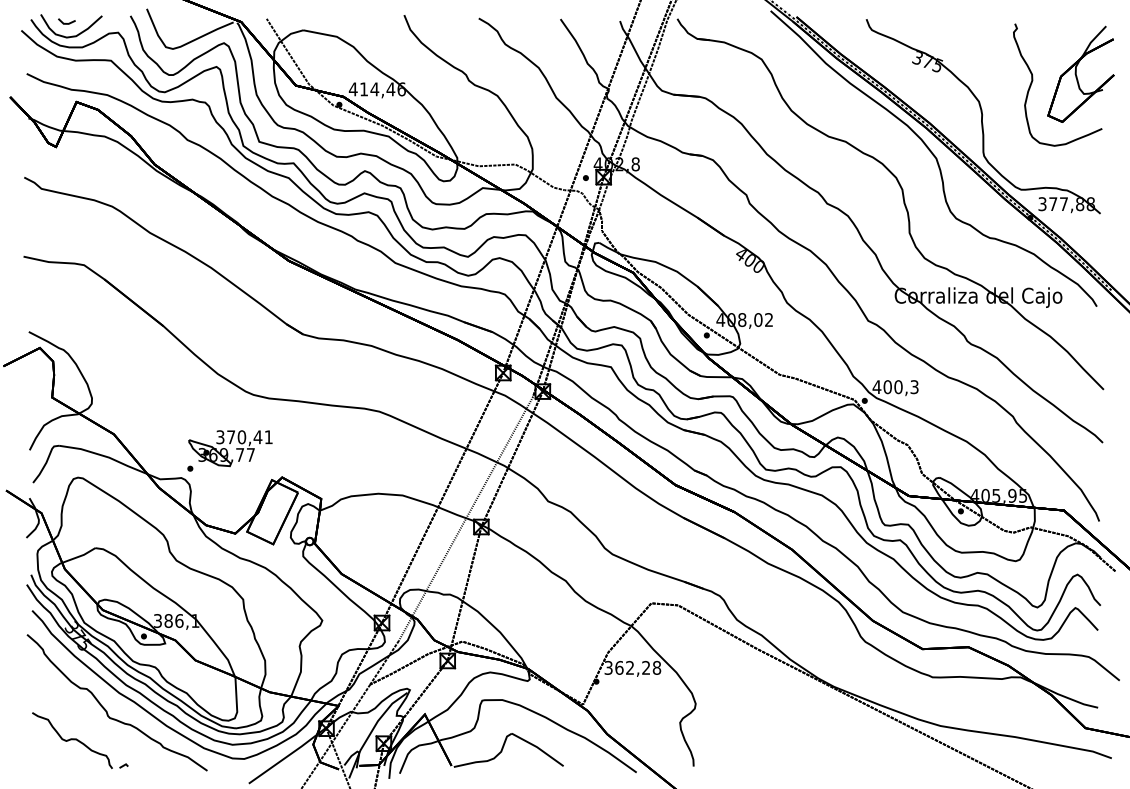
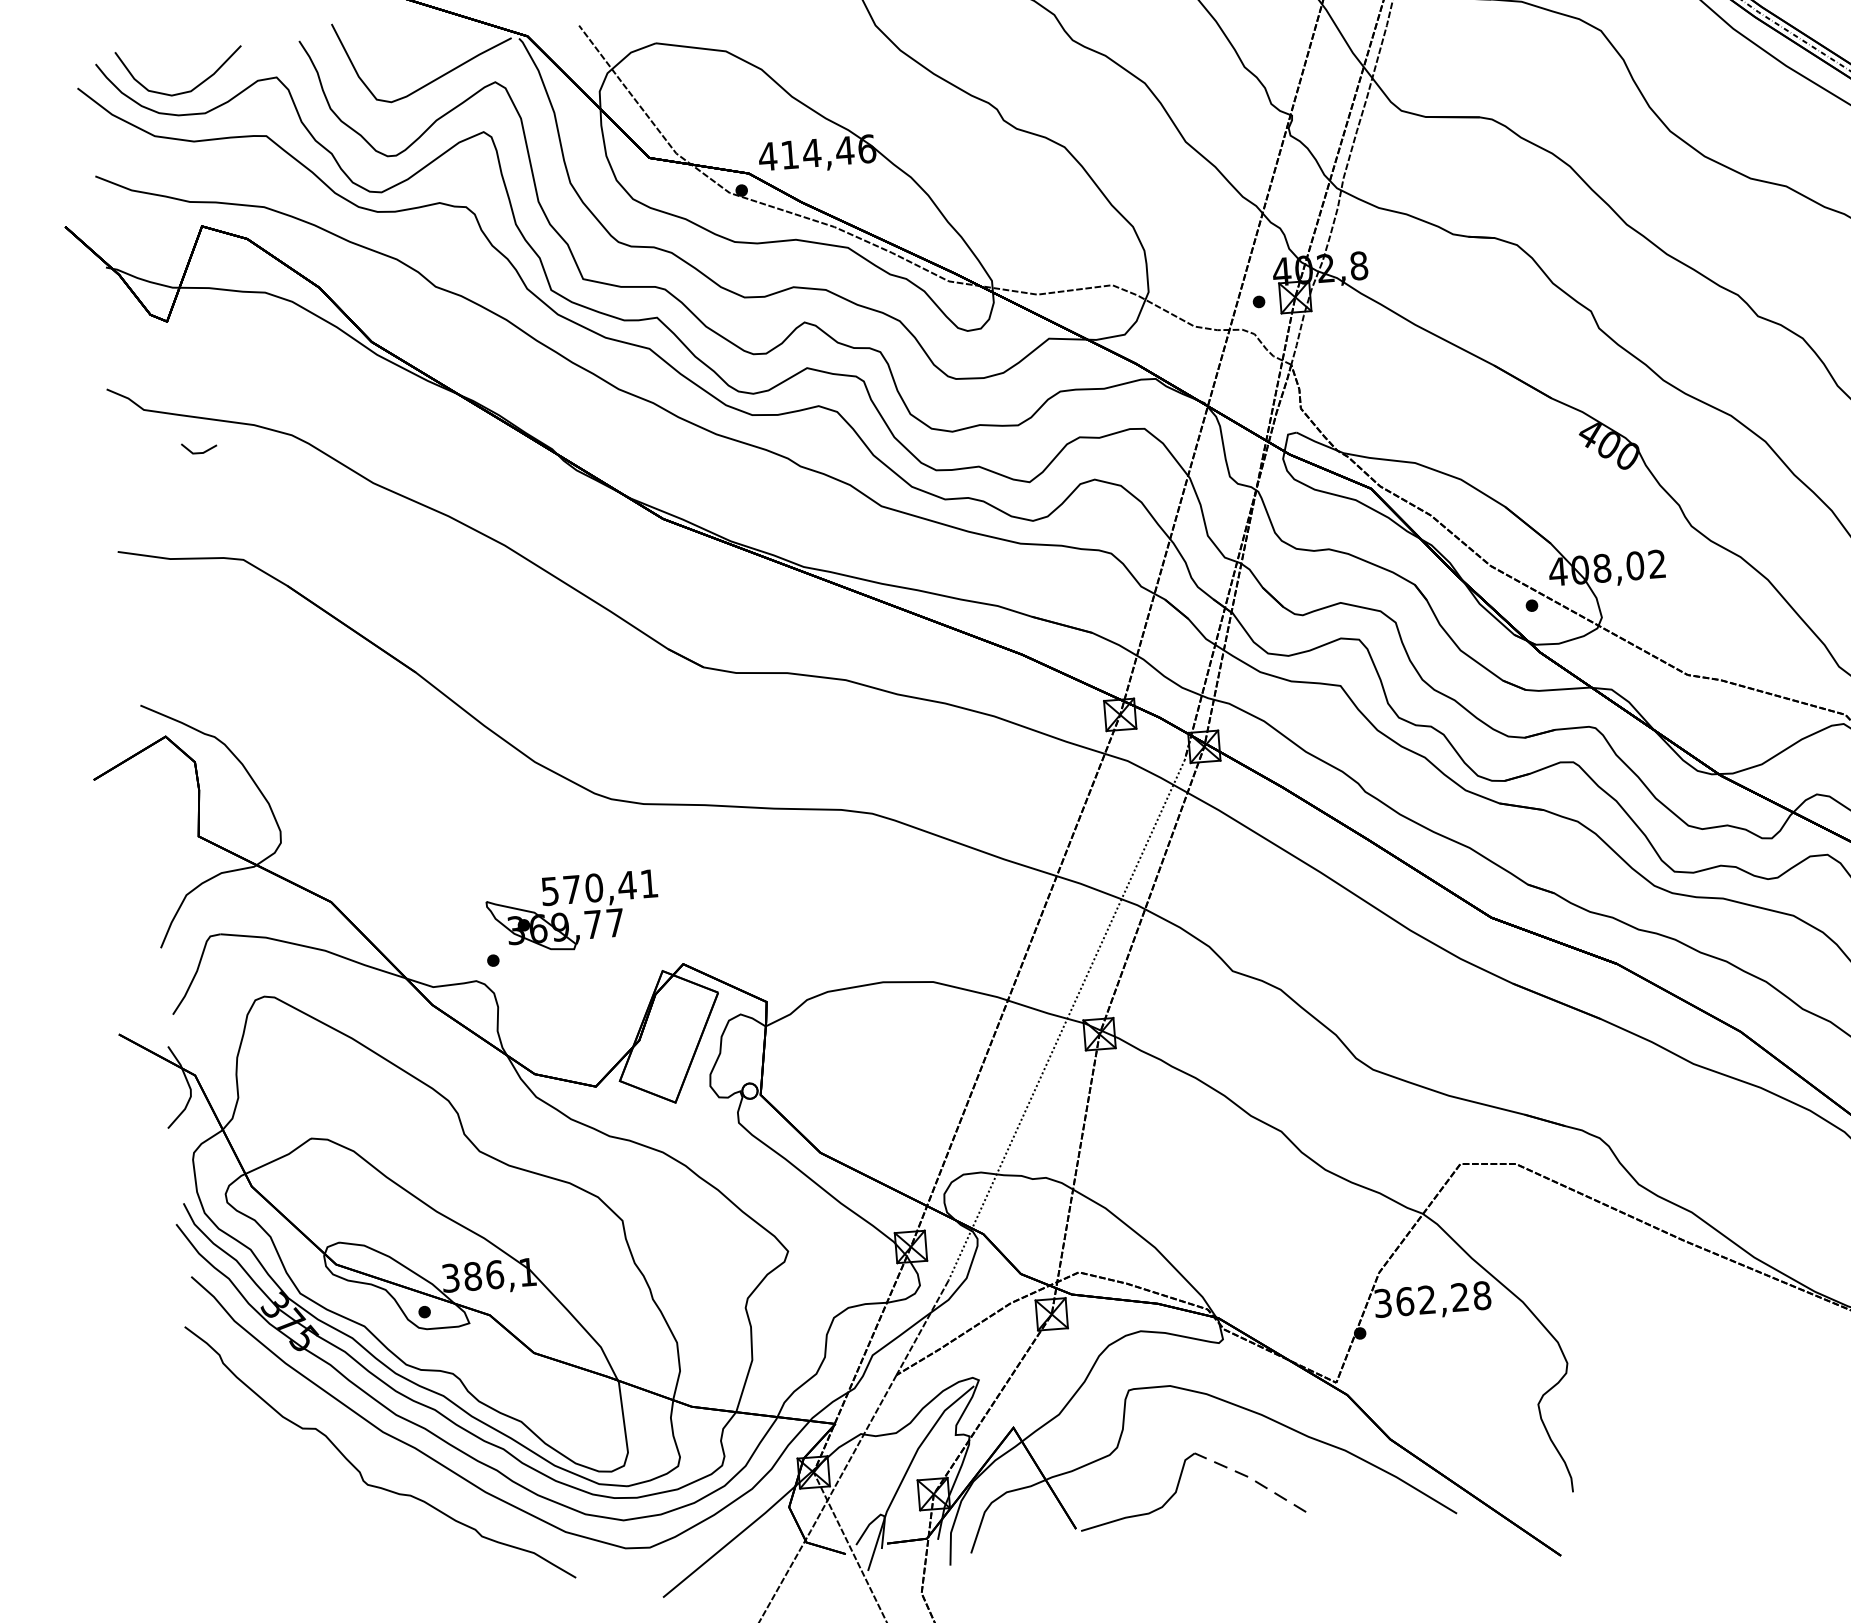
line: (66, 23) -> (198, 452), moved
text: (220, 436) -> (550, 889), 370,41 -> 570,41
part: (80, 740) -> (310, 1535), removed
line: (537, 747) -> (1249, 1477), solid -> dashed

